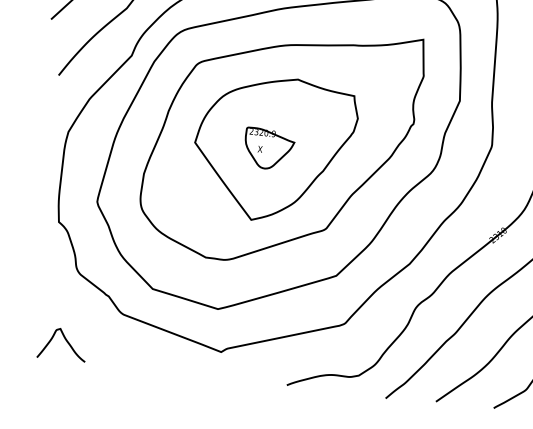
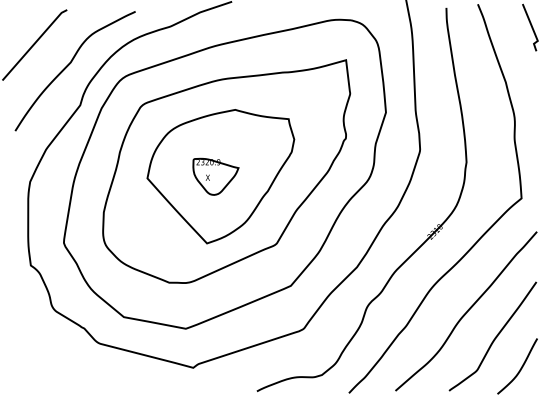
curve: (66, 342) -> (50, 375), removed

